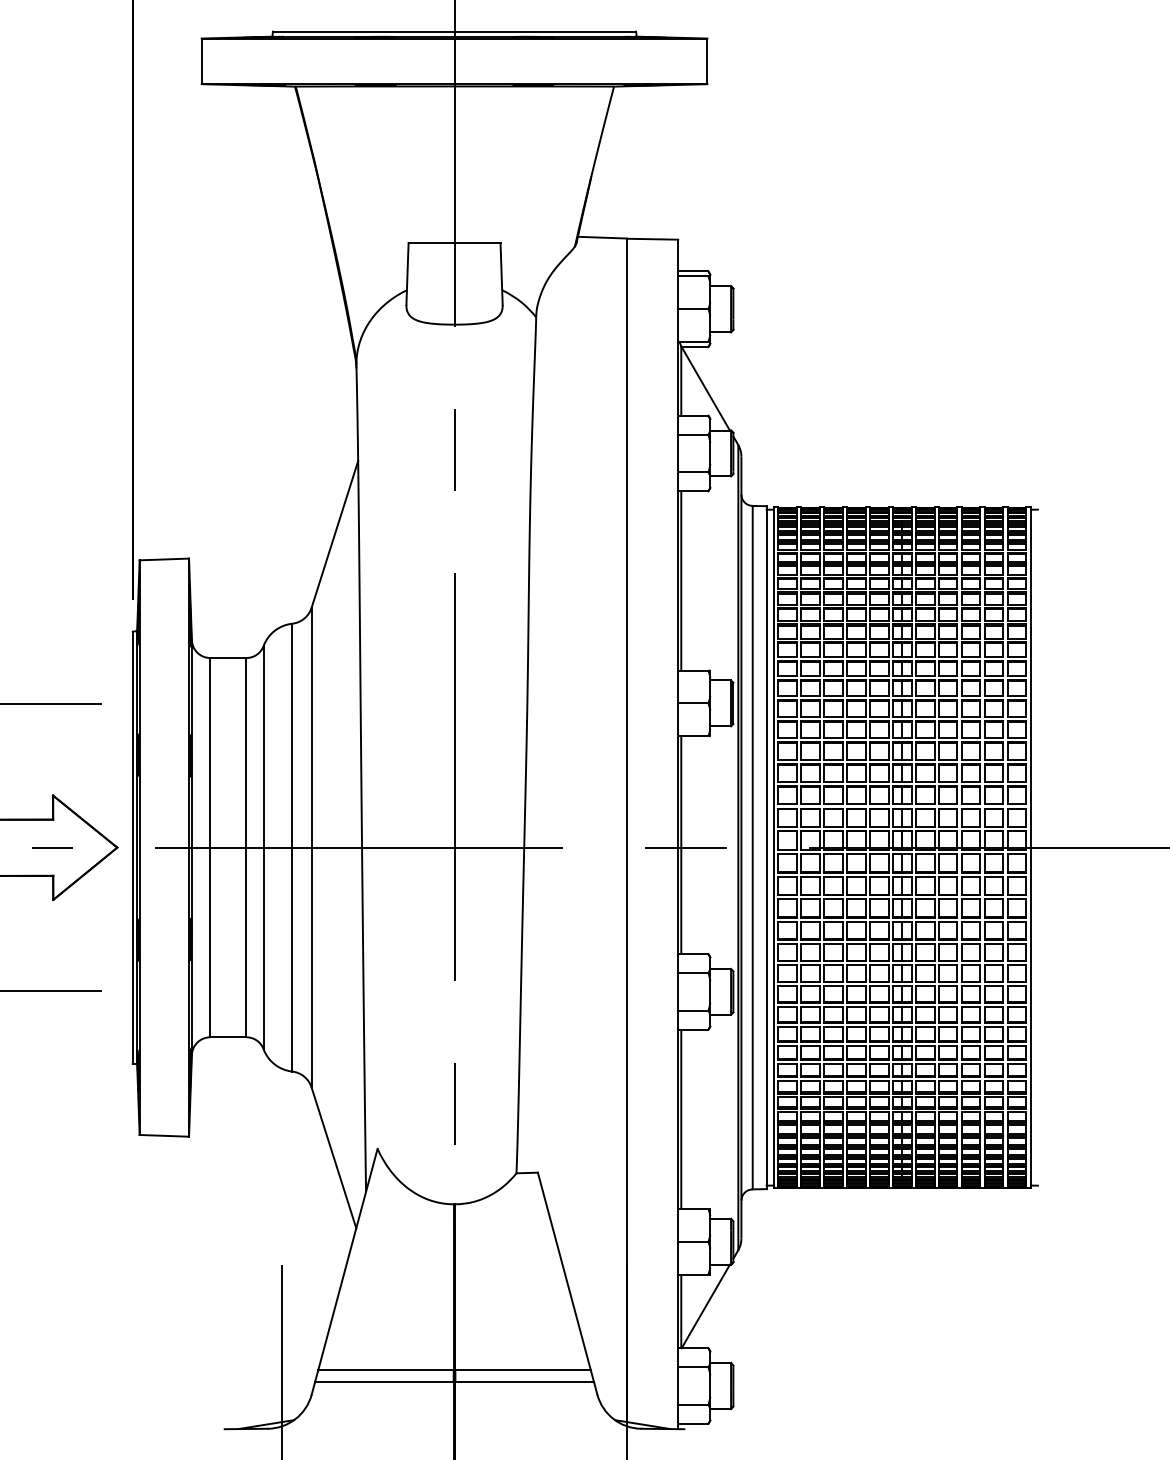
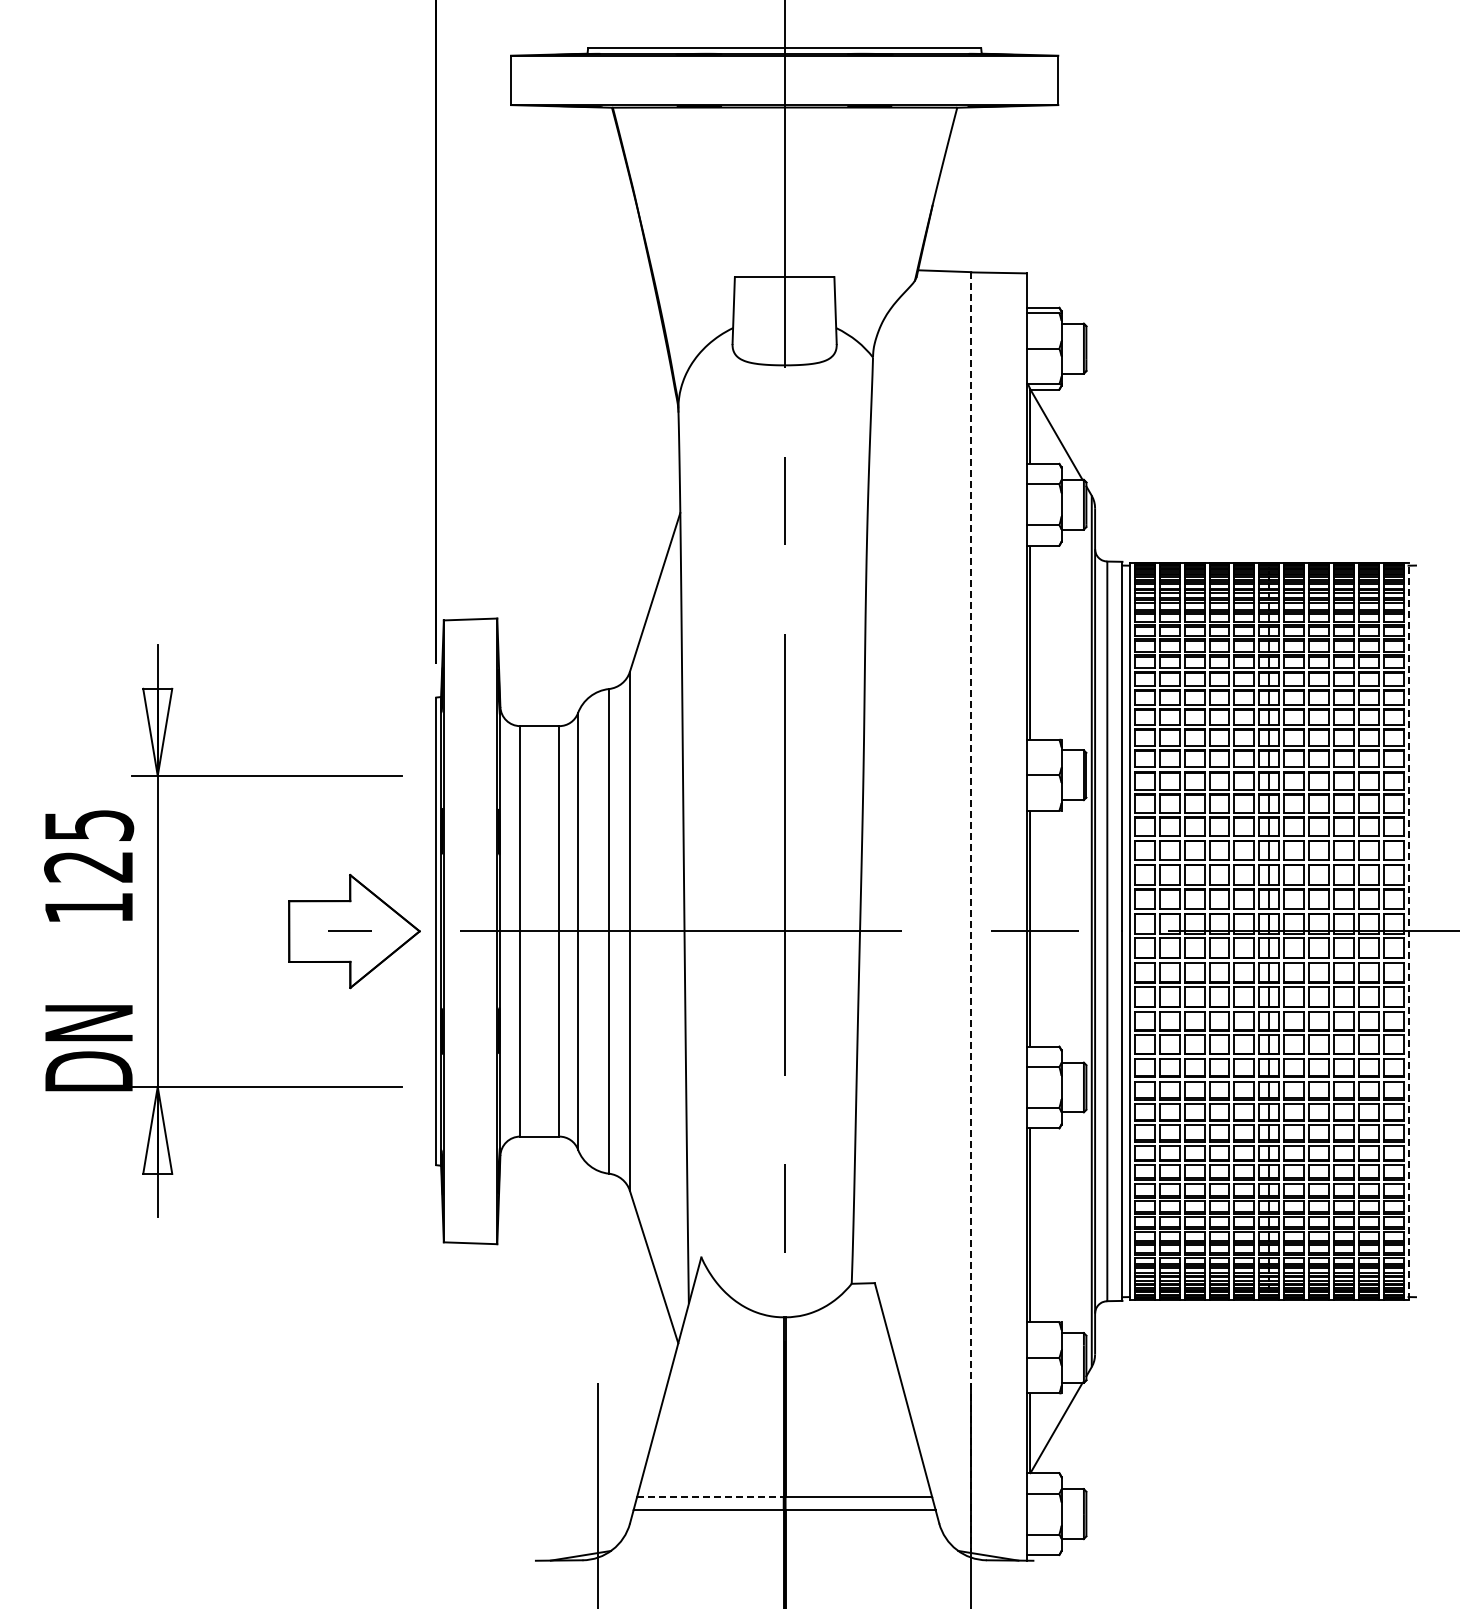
line: (627, 831) -> (971, 913), solid -> dashed
line: (1030, 846) -> (1408, 930), solid -> dashed
line: (386, 1370) -> (710, 1497), solid -> dashed

